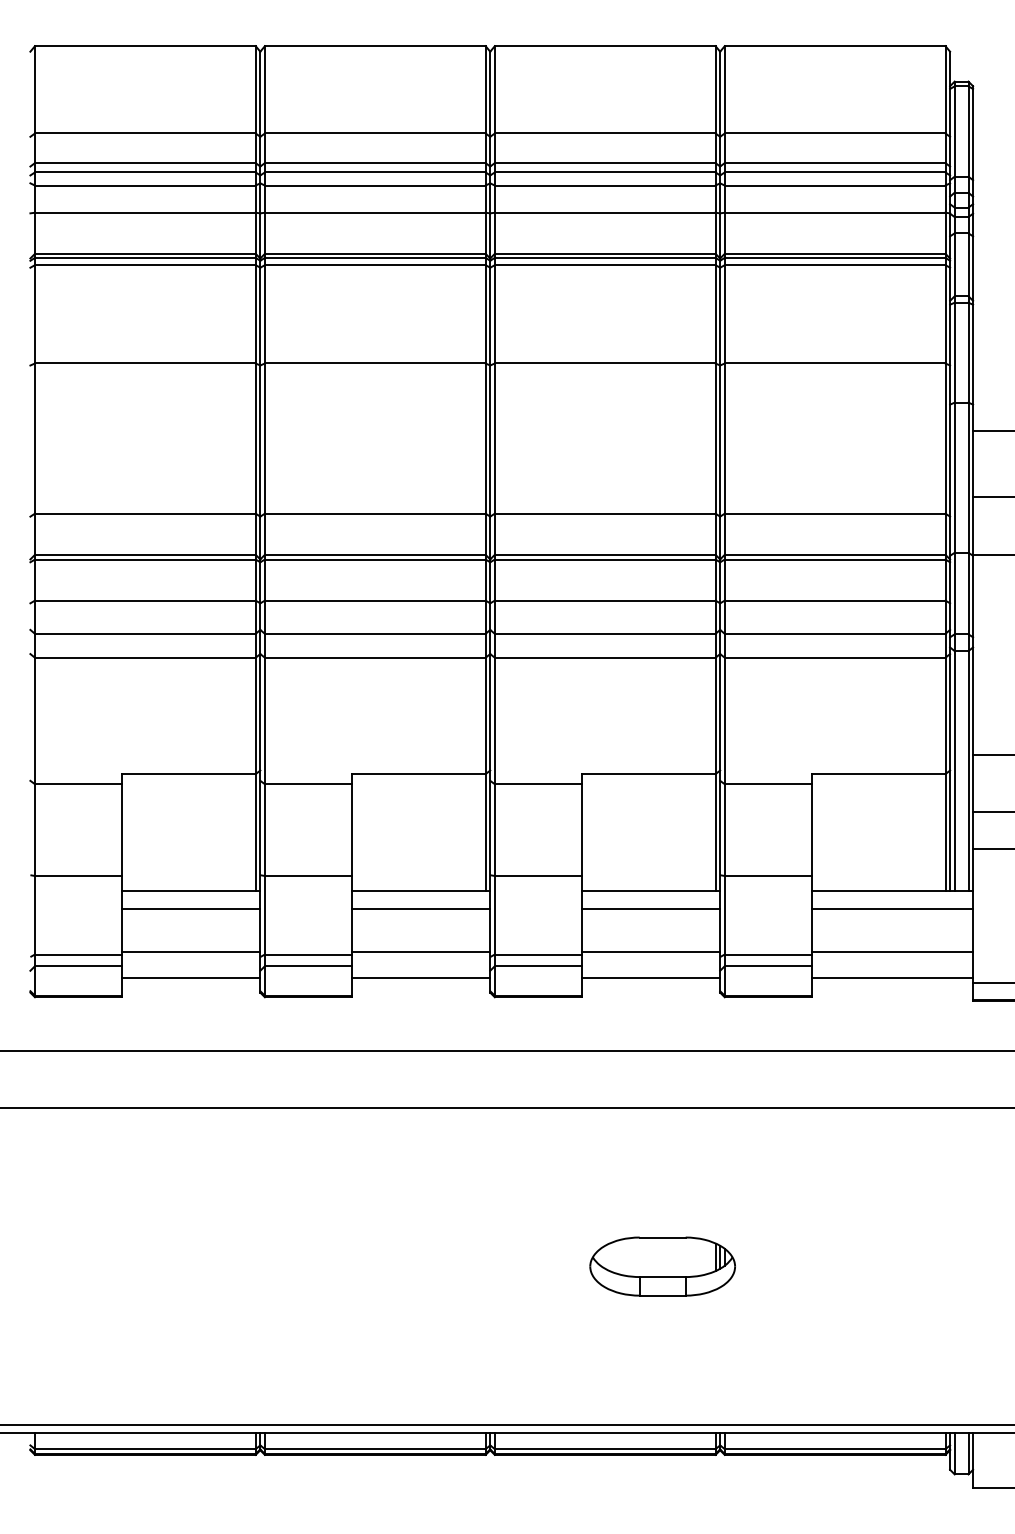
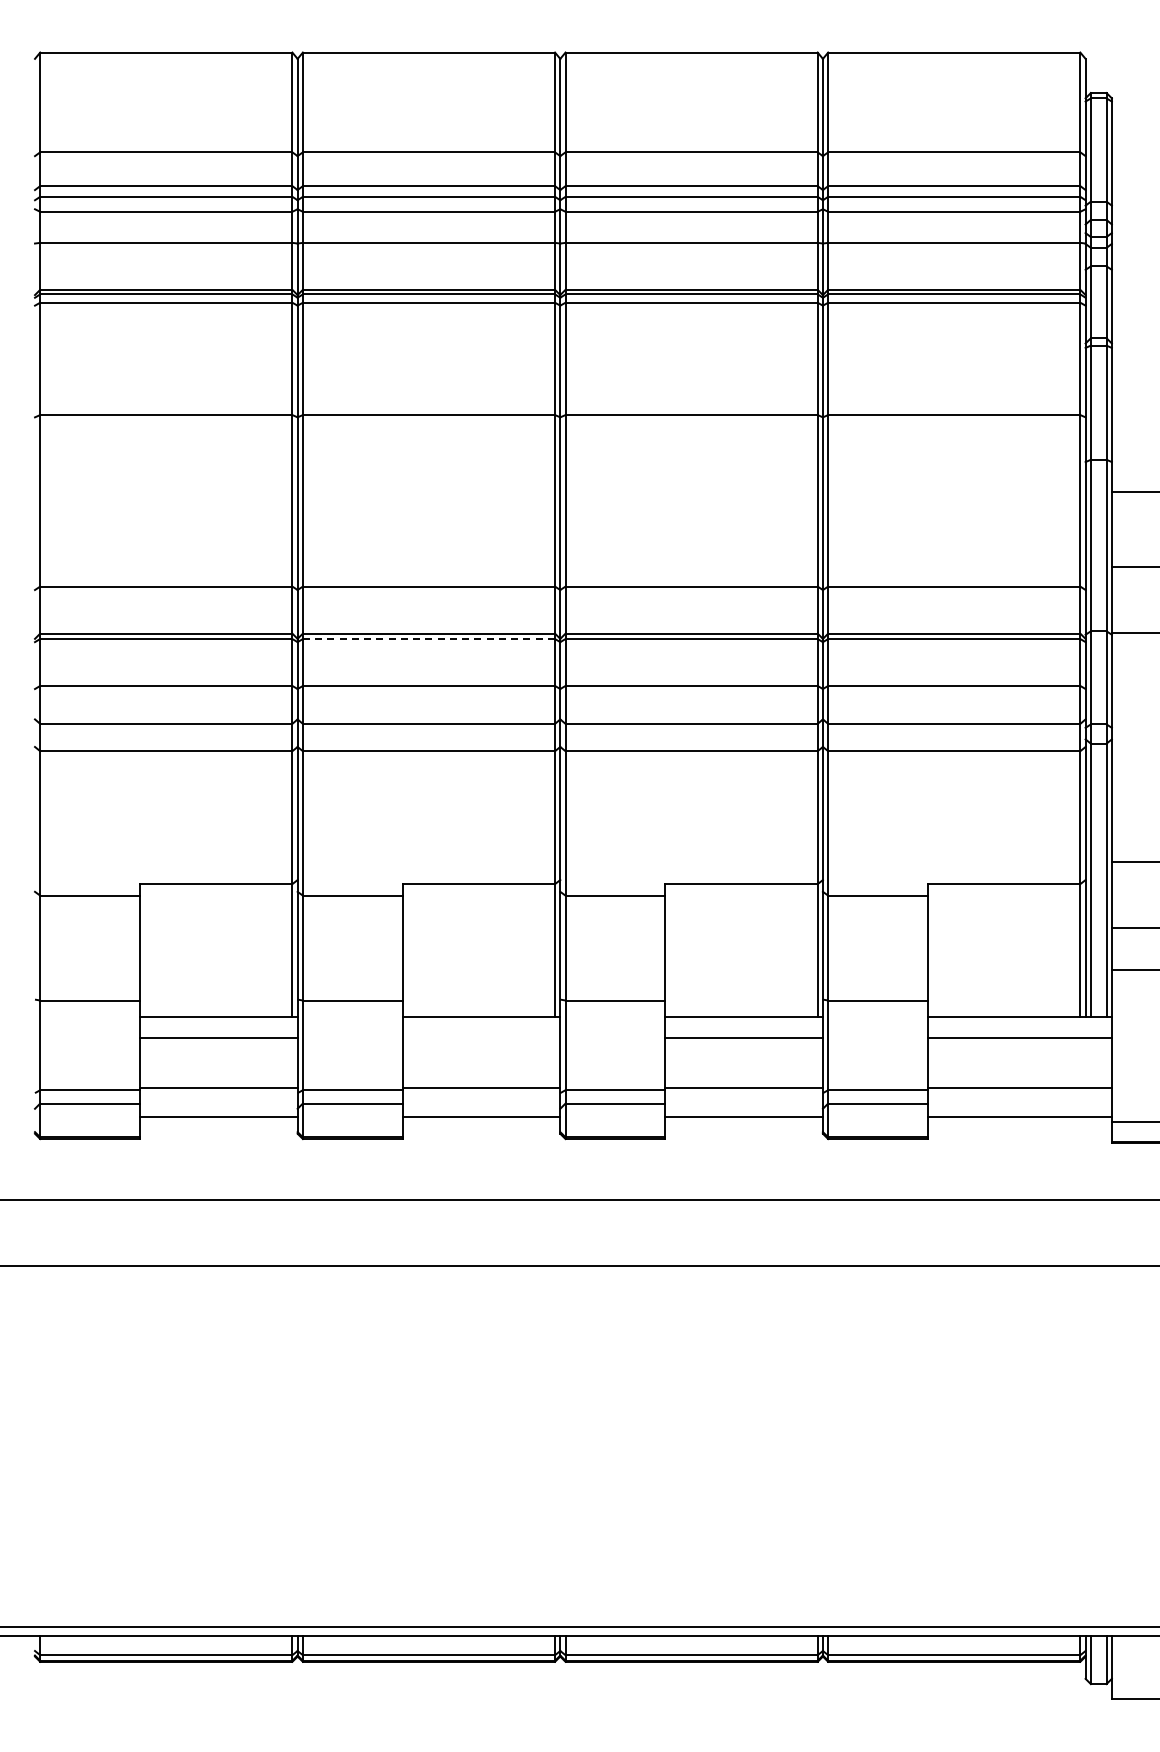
line: (375, 559) -> (429, 639), solid -> dashed
line: (421, 909) -> (481, 1038), removed
part: (662, 1266) -> (756, 1446), removed

